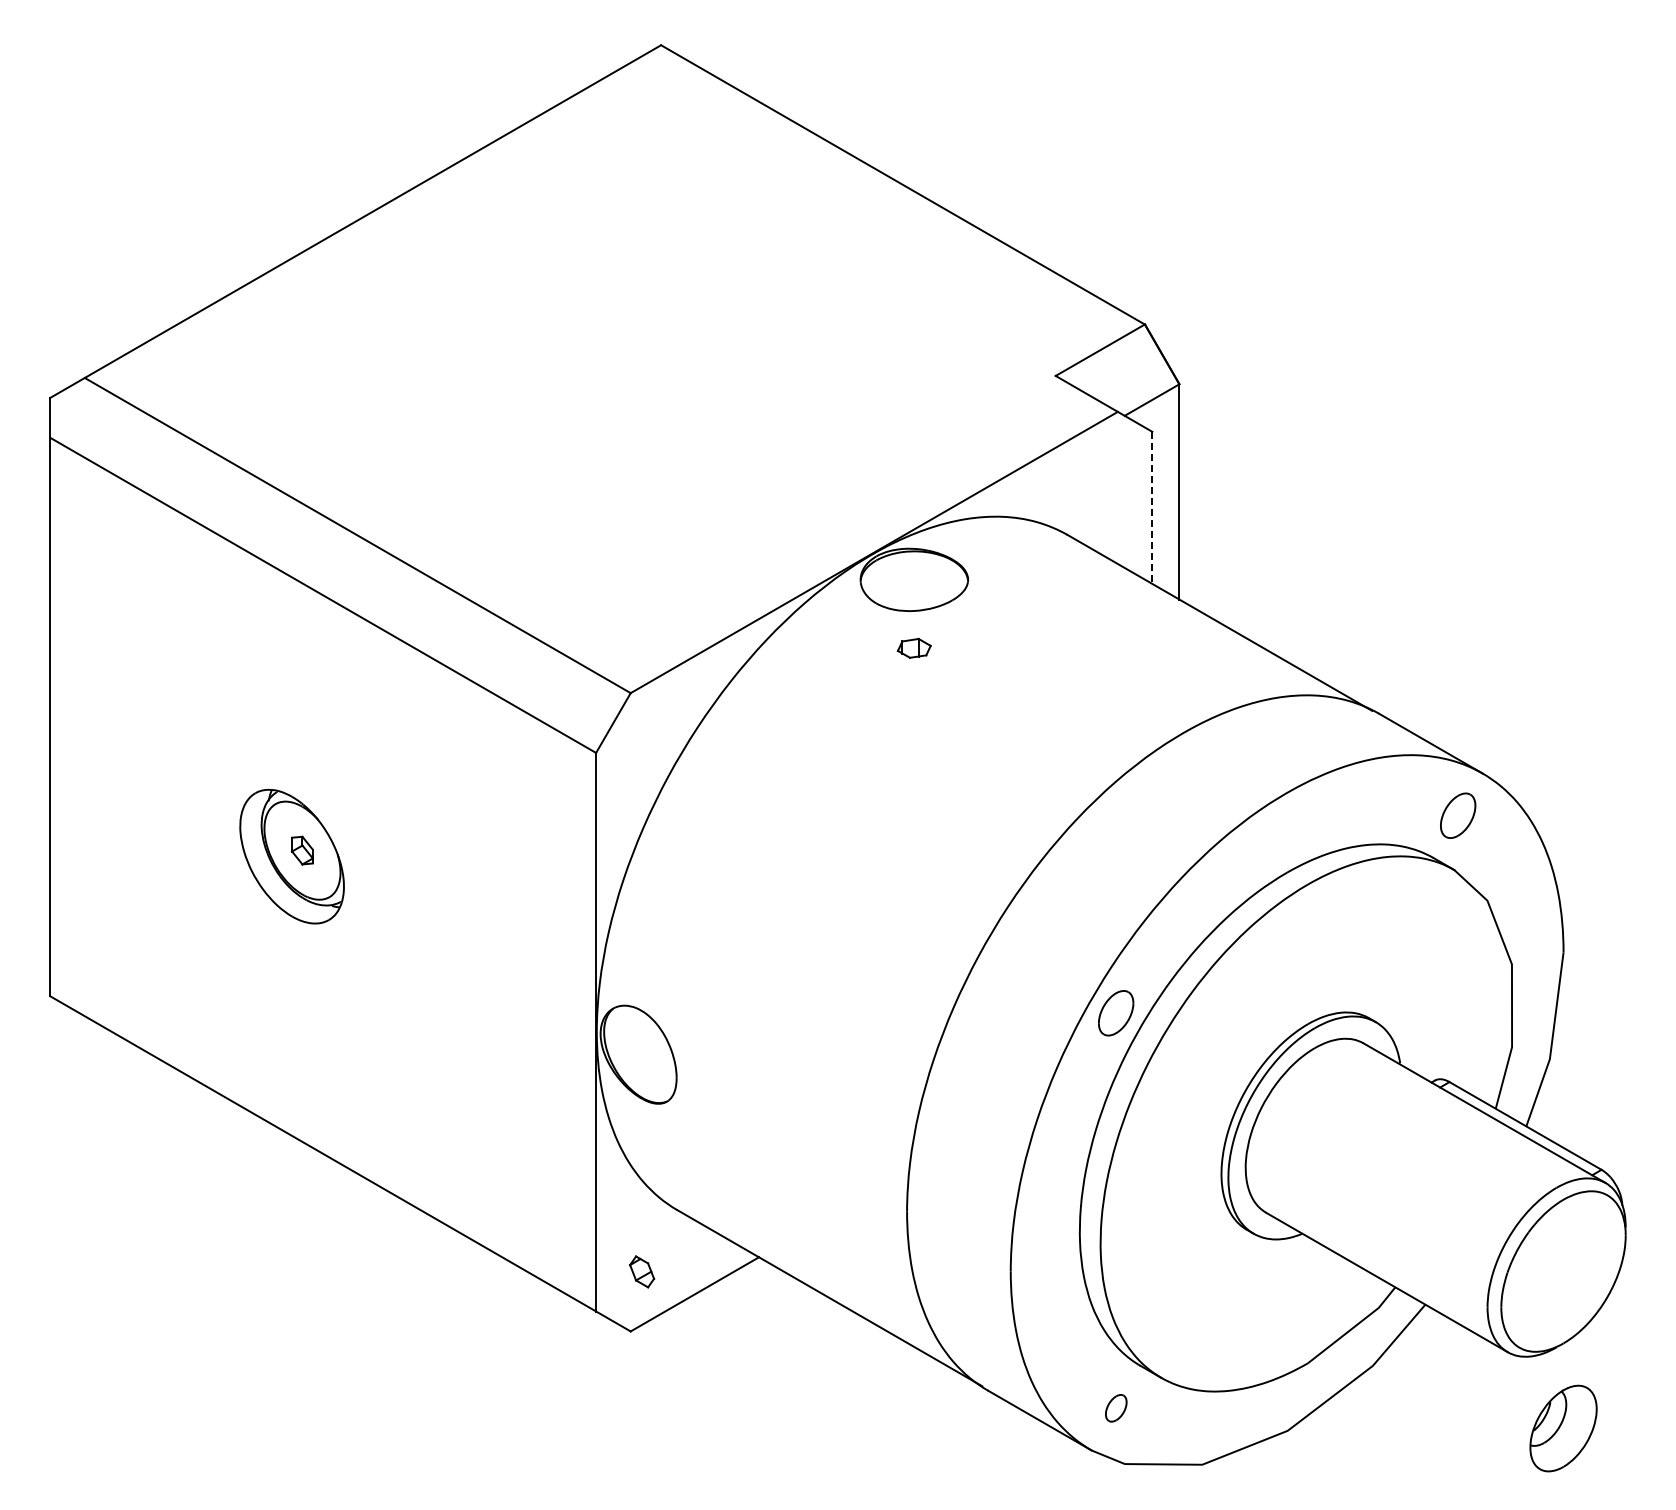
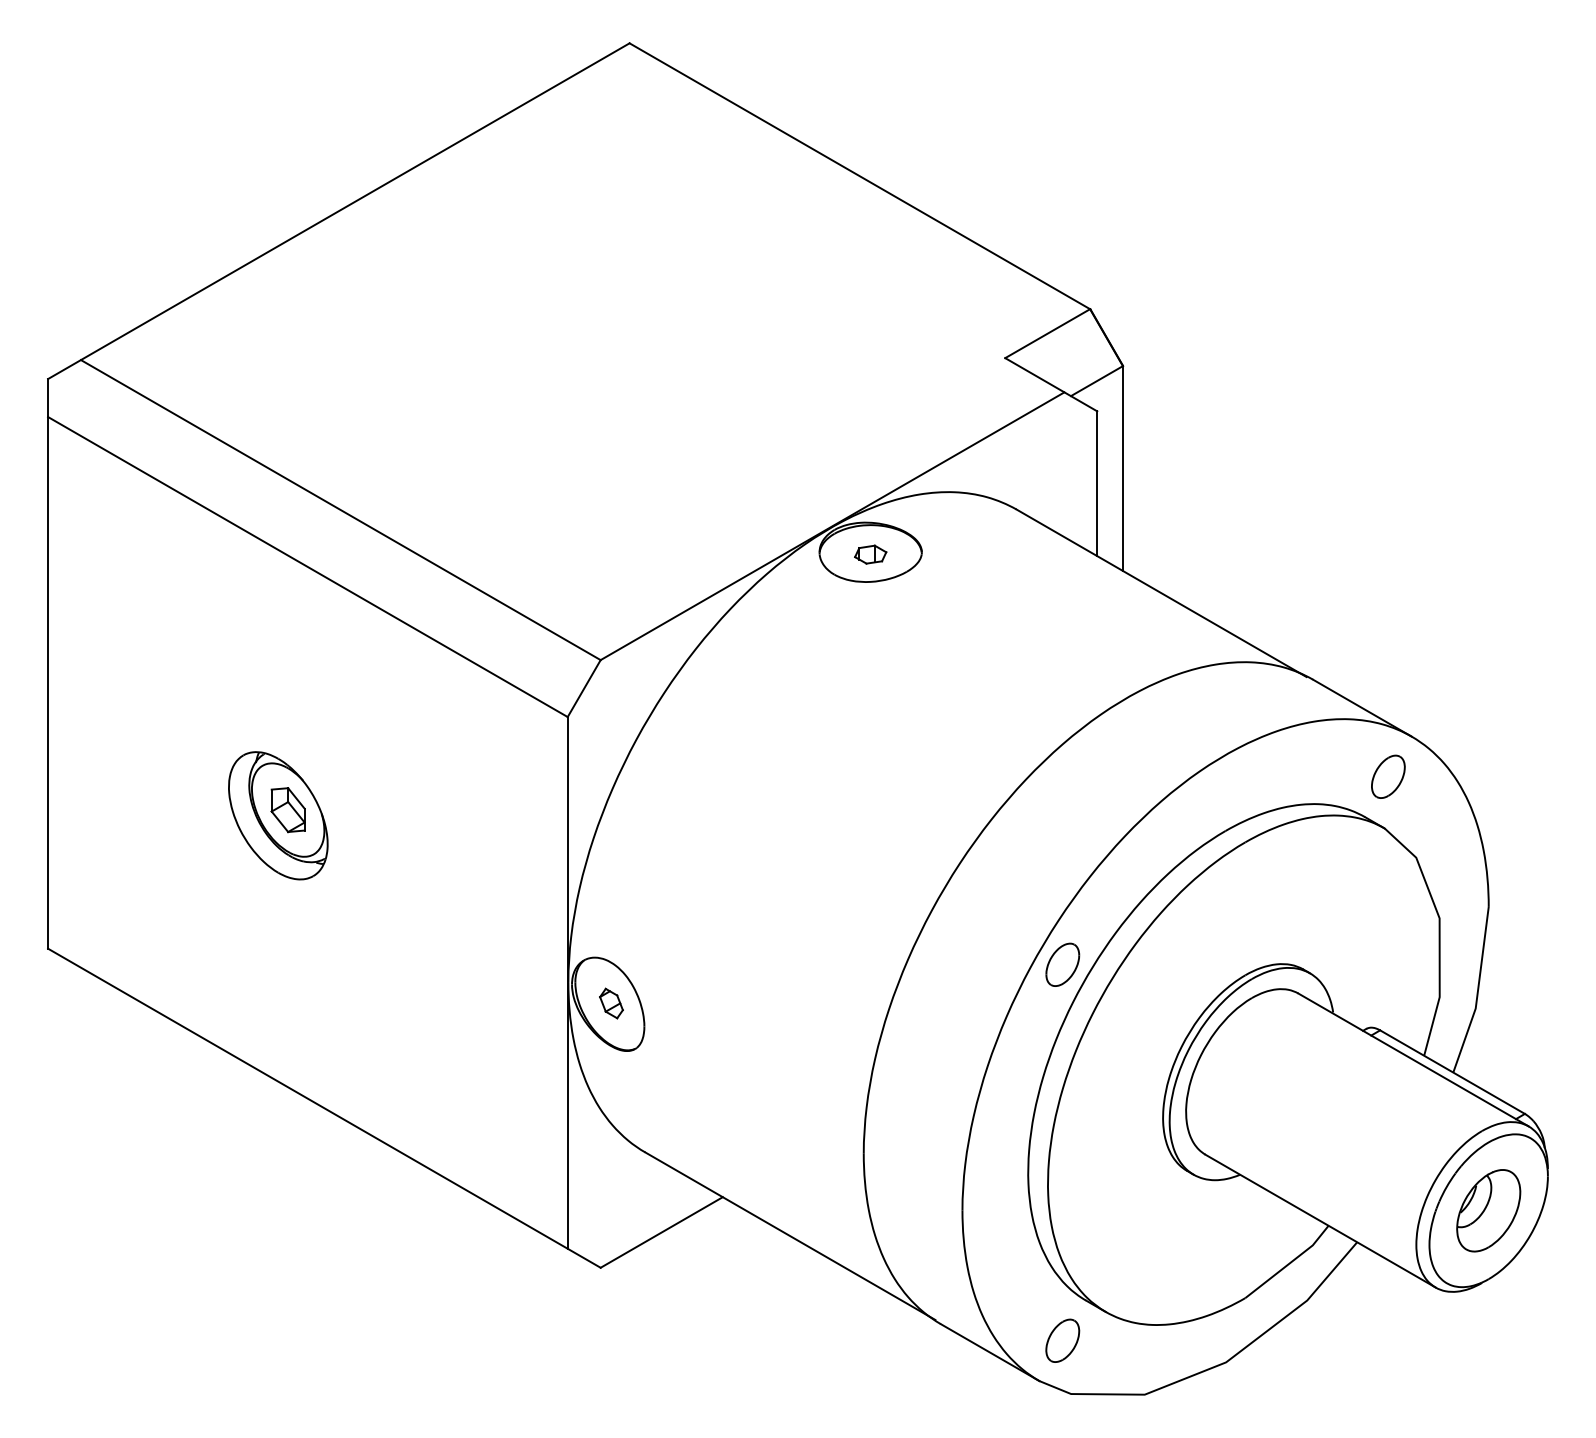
line: (1152, 508) -> (1097, 484), dashed -> solid
part: (913, 647) -> (869, 553), moved
part: (302, 850) -> (288, 809), size x1.67
part: (642, 1271) -> (611, 1003), moved
part: (1116, 1408) -> (1063, 1341), size x1.67
part: (1563, 1428) -> (1488, 1210), moved

